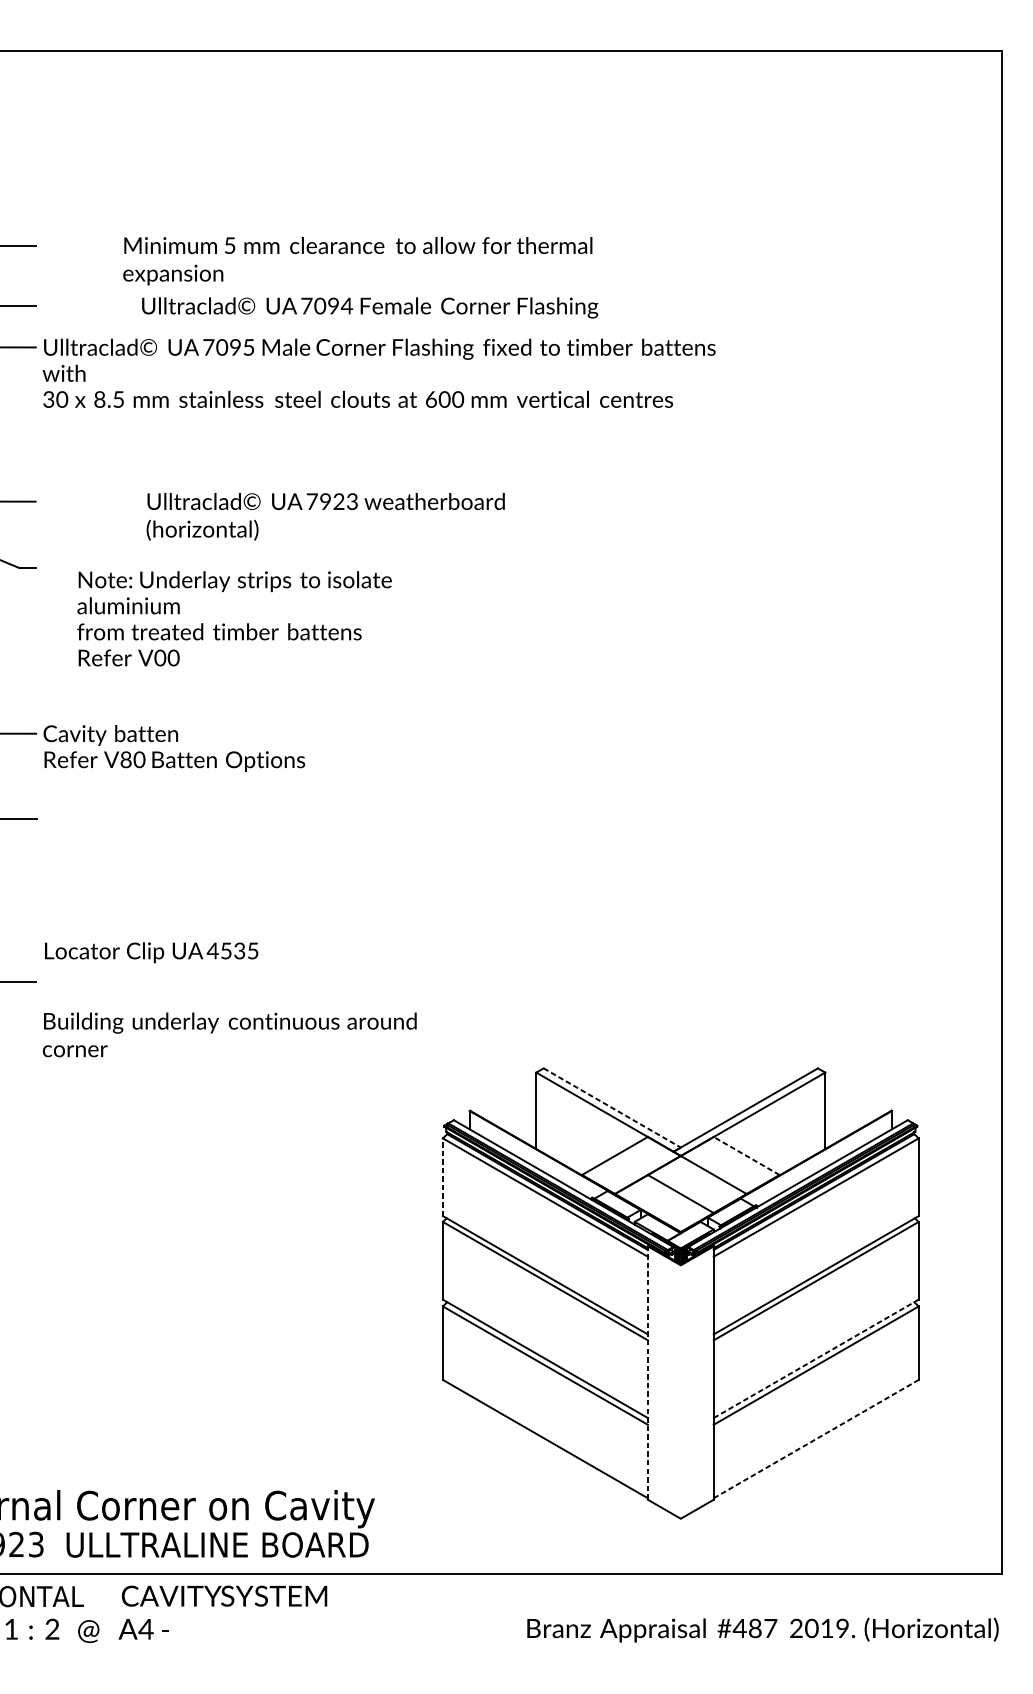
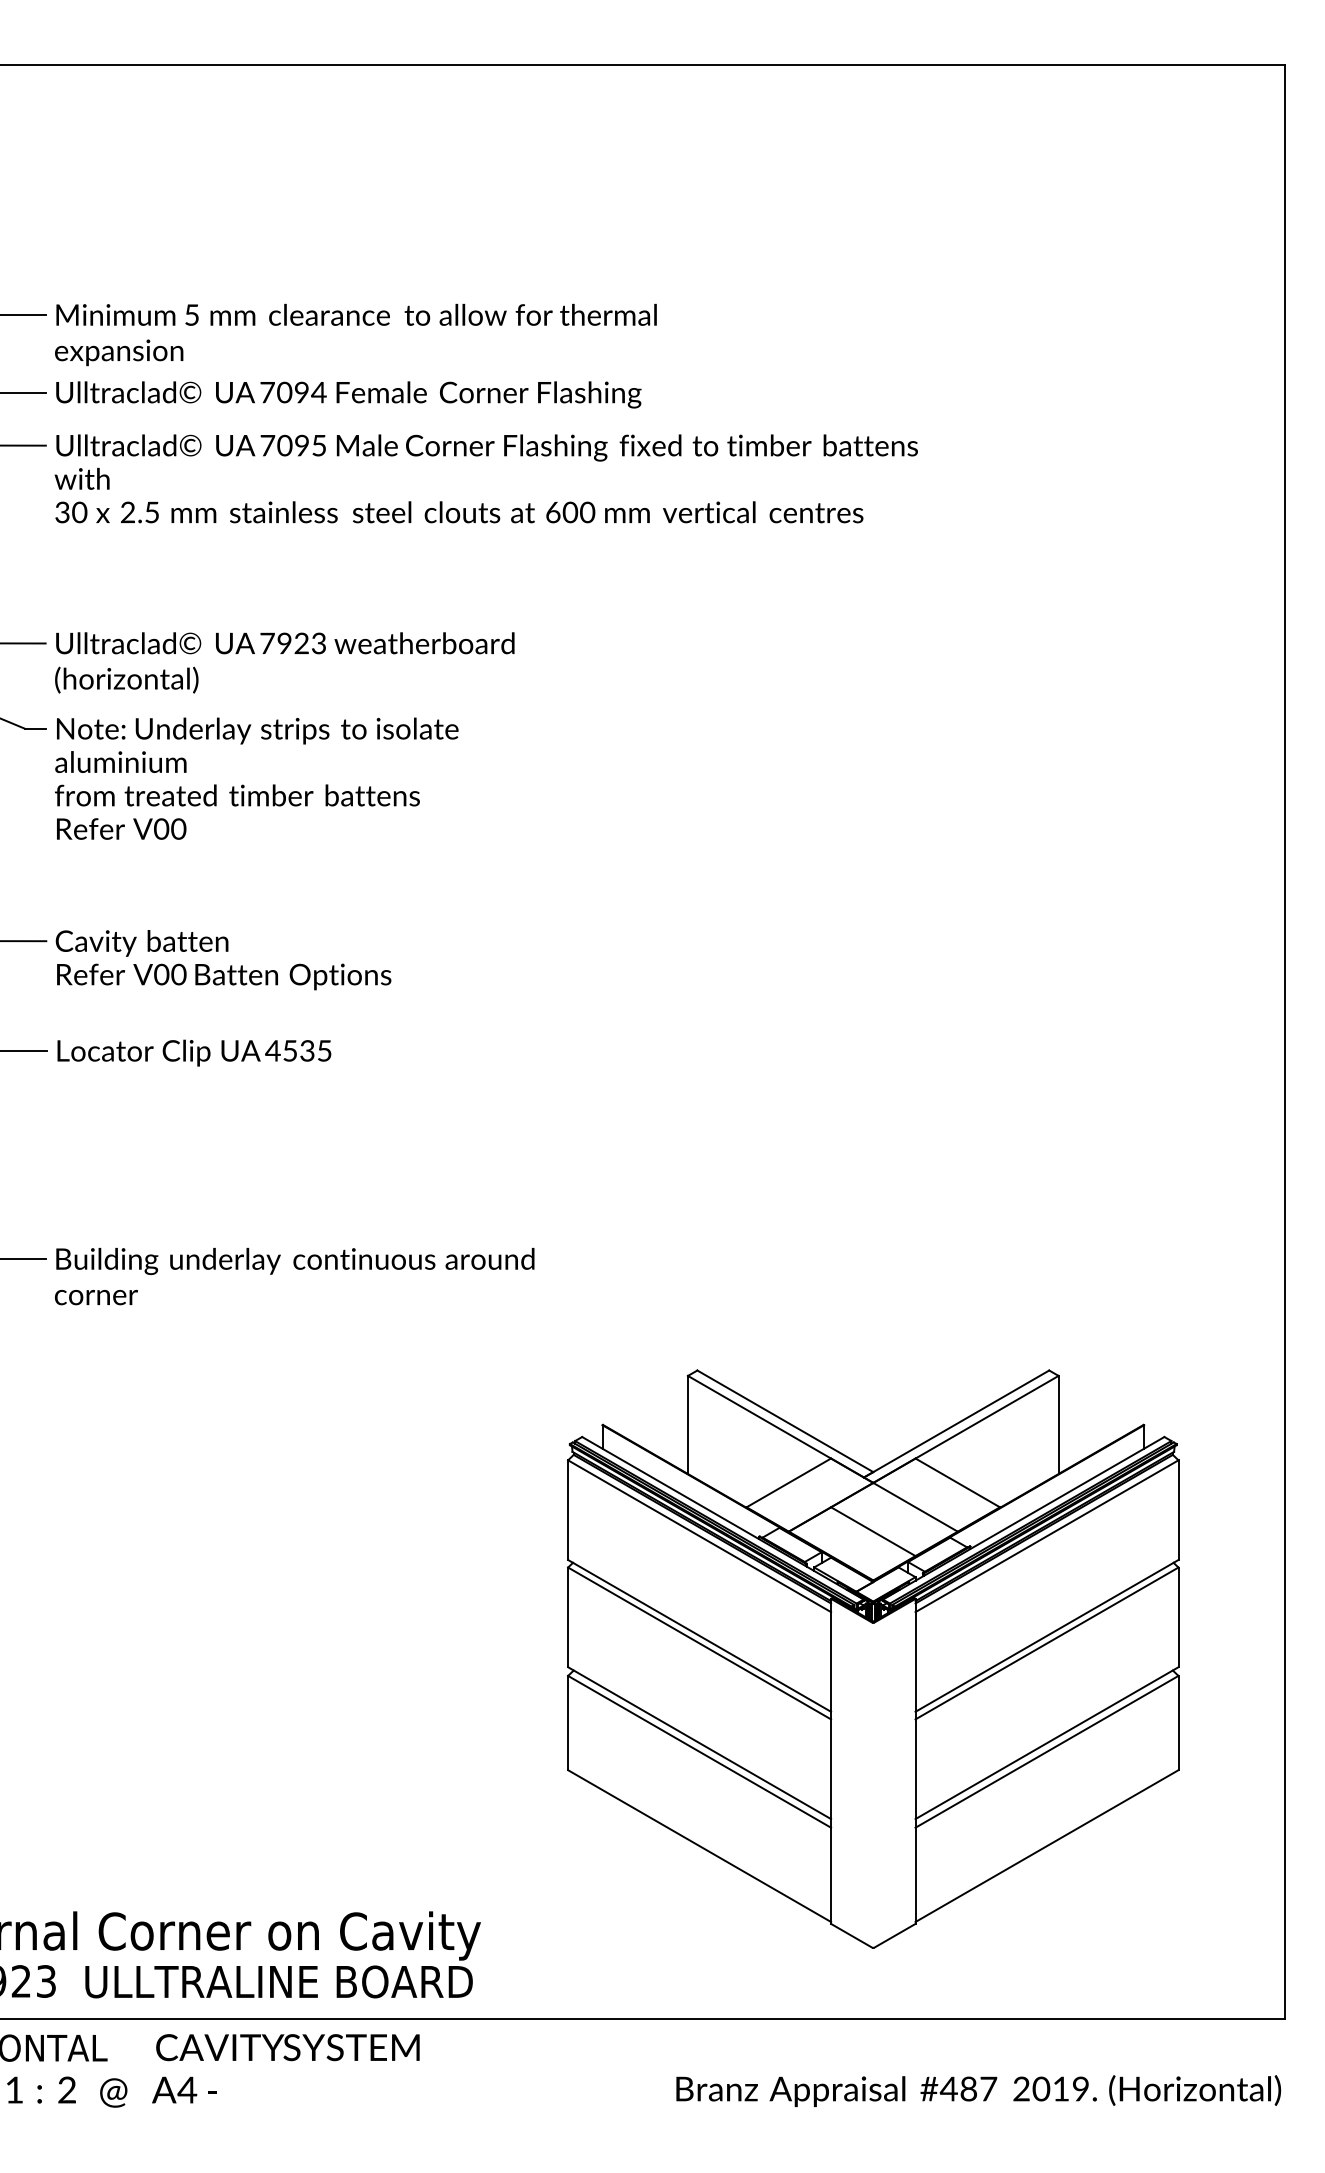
text: (357, 260) -> (355, 334), moved
text: (369, 307) -> (348, 394), moved
text: (99, 400) -> (127, 513), 8.5 -> 2.5
text: (325, 516) -> (284, 662), moved
text: (234, 618) -> (256, 778), moved
text: (125, 759) -> (161, 974), V80 -> V00
text: (151, 952) -> (194, 1052), moved
text: (229, 1034) -> (294, 1276), moved
line: (612, 1108) -> (785, 1421), dashed -> solid
line: (746, 1155) -> (957, 1482), dashed -> solid
line: (443, 1177) -> (568, 1510), dashed -> solid
line: (816, 1359) -> (1047, 1743), dashed -> solid
line: (648, 1373) -> (831, 1761), dashed -> solid
line: (816, 1439) -> (1047, 1846), dashed -> solid

